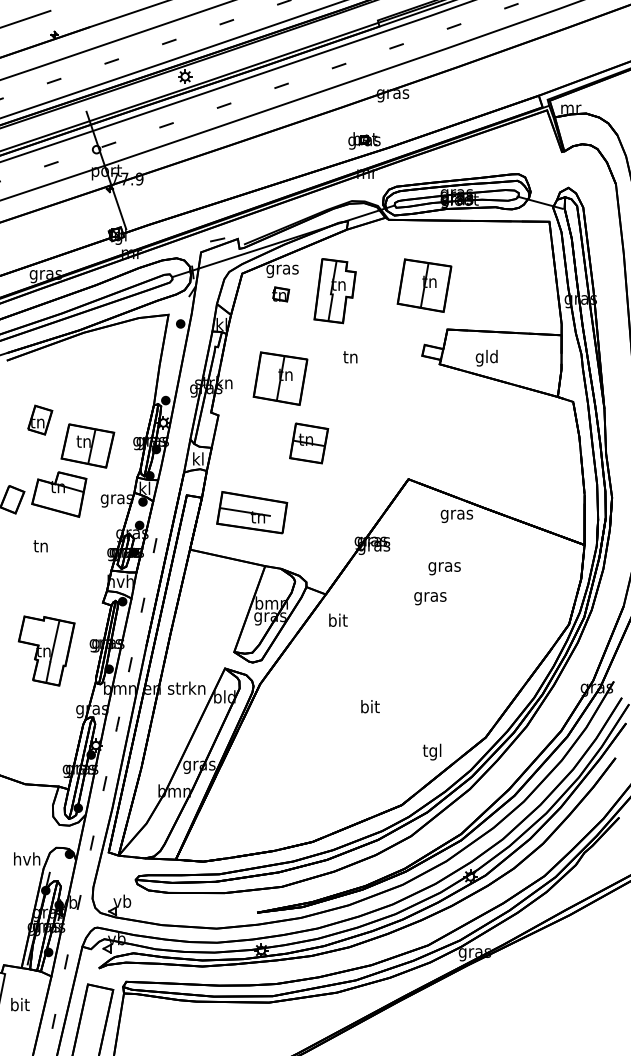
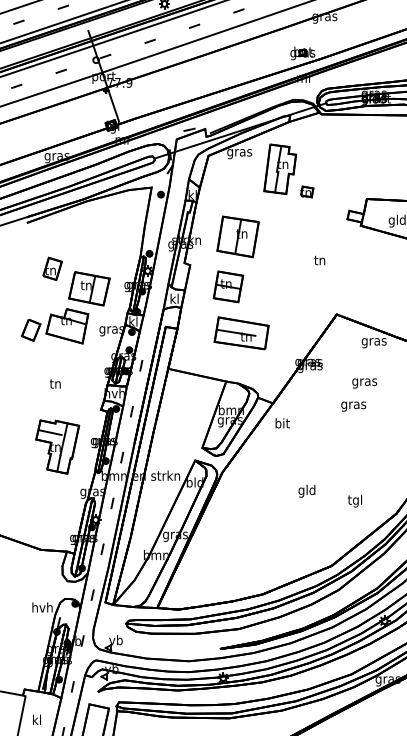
part: (424, 285) -> (349, 165), removed
part: (281, 294) -> (307, 192), moved
text: (350, 357) -> (319, 260), moved
part: (309, 443) -> (228, 286), moved
part: (252, 512) -> (241, 333), moved
text: (40, 546) -> (55, 384), moved
line: (36, 632) -> (49, 432), added
text: (369, 708) -> (306, 491), bit -> gld
text: (431, 751) -> (354, 500), moved
text: (20, 1004) -> (37, 719), bit -> kl

